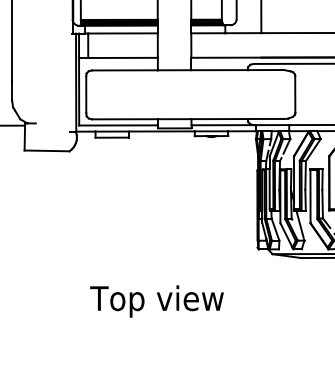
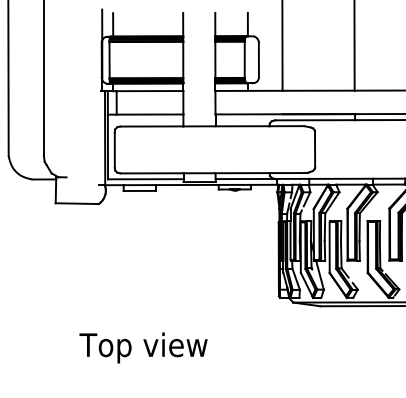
text: (156, 301) -> (143, 347), moved

